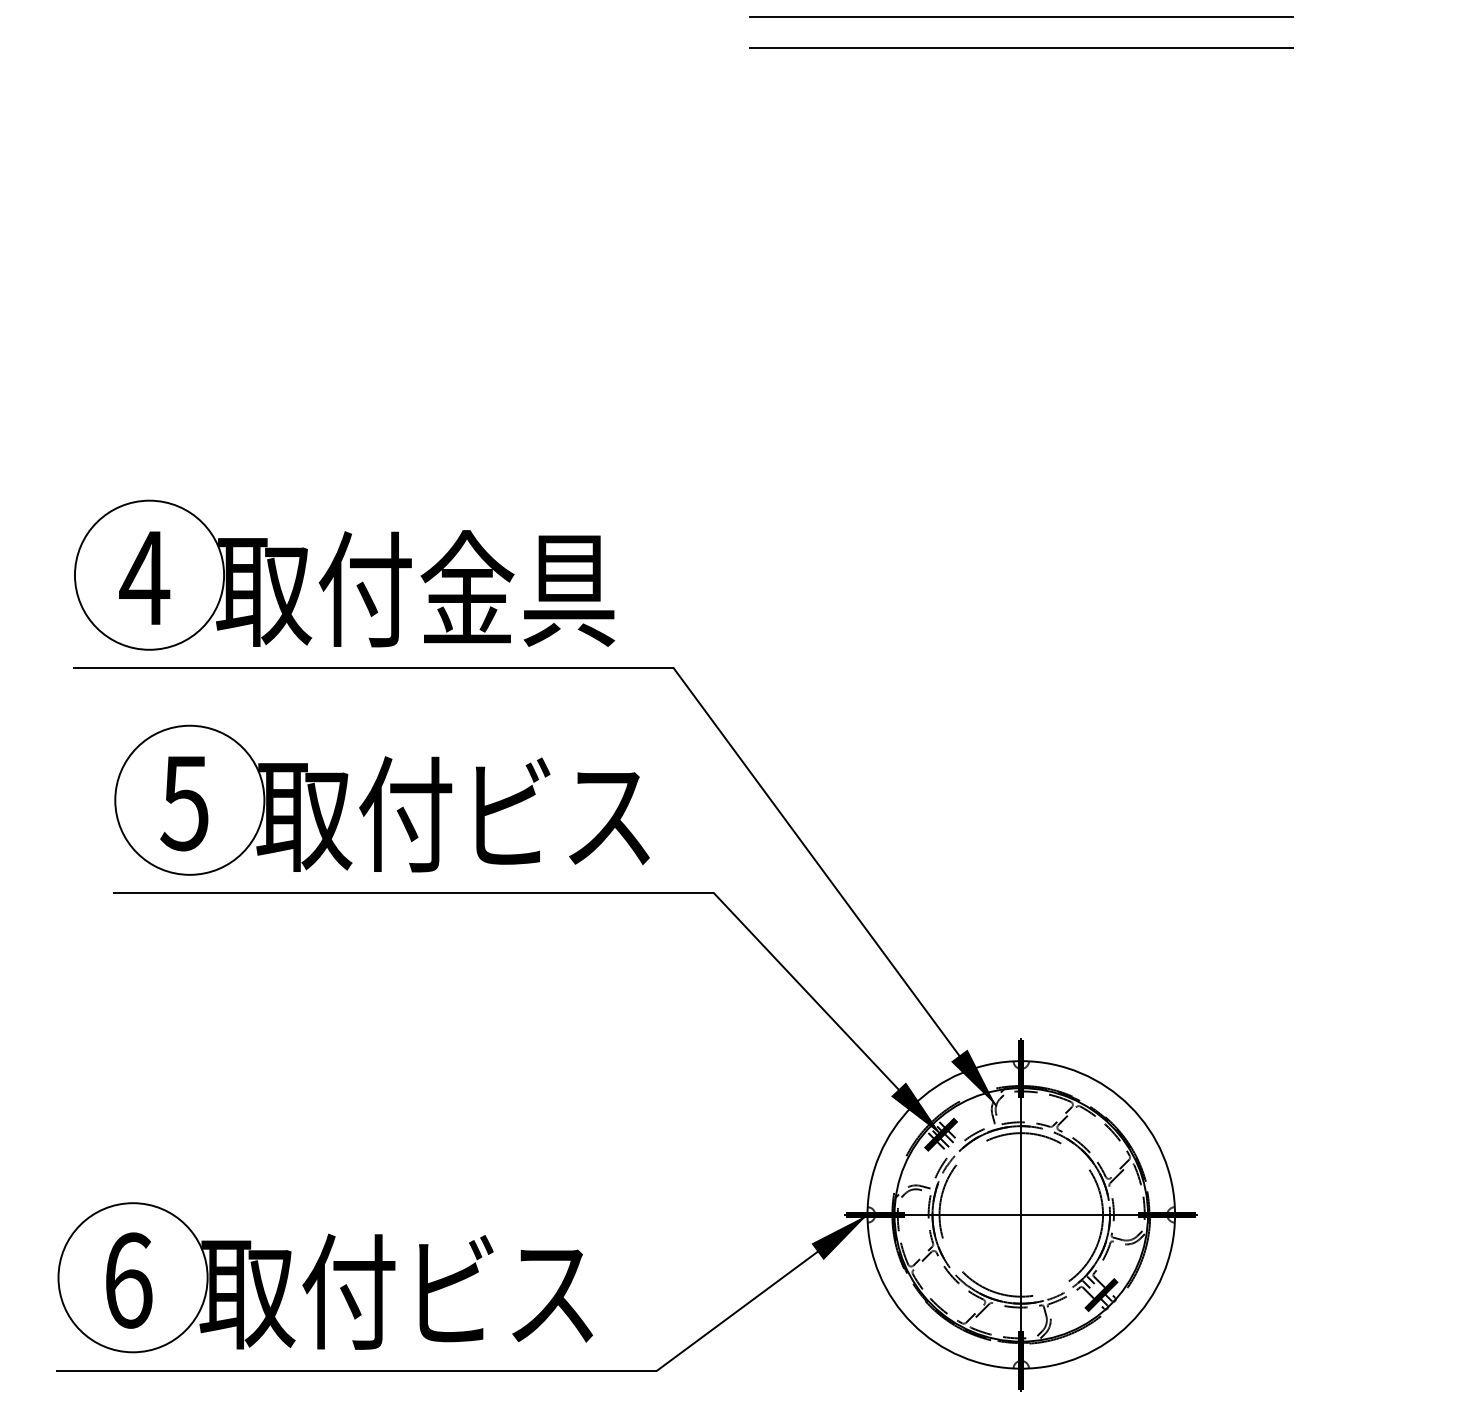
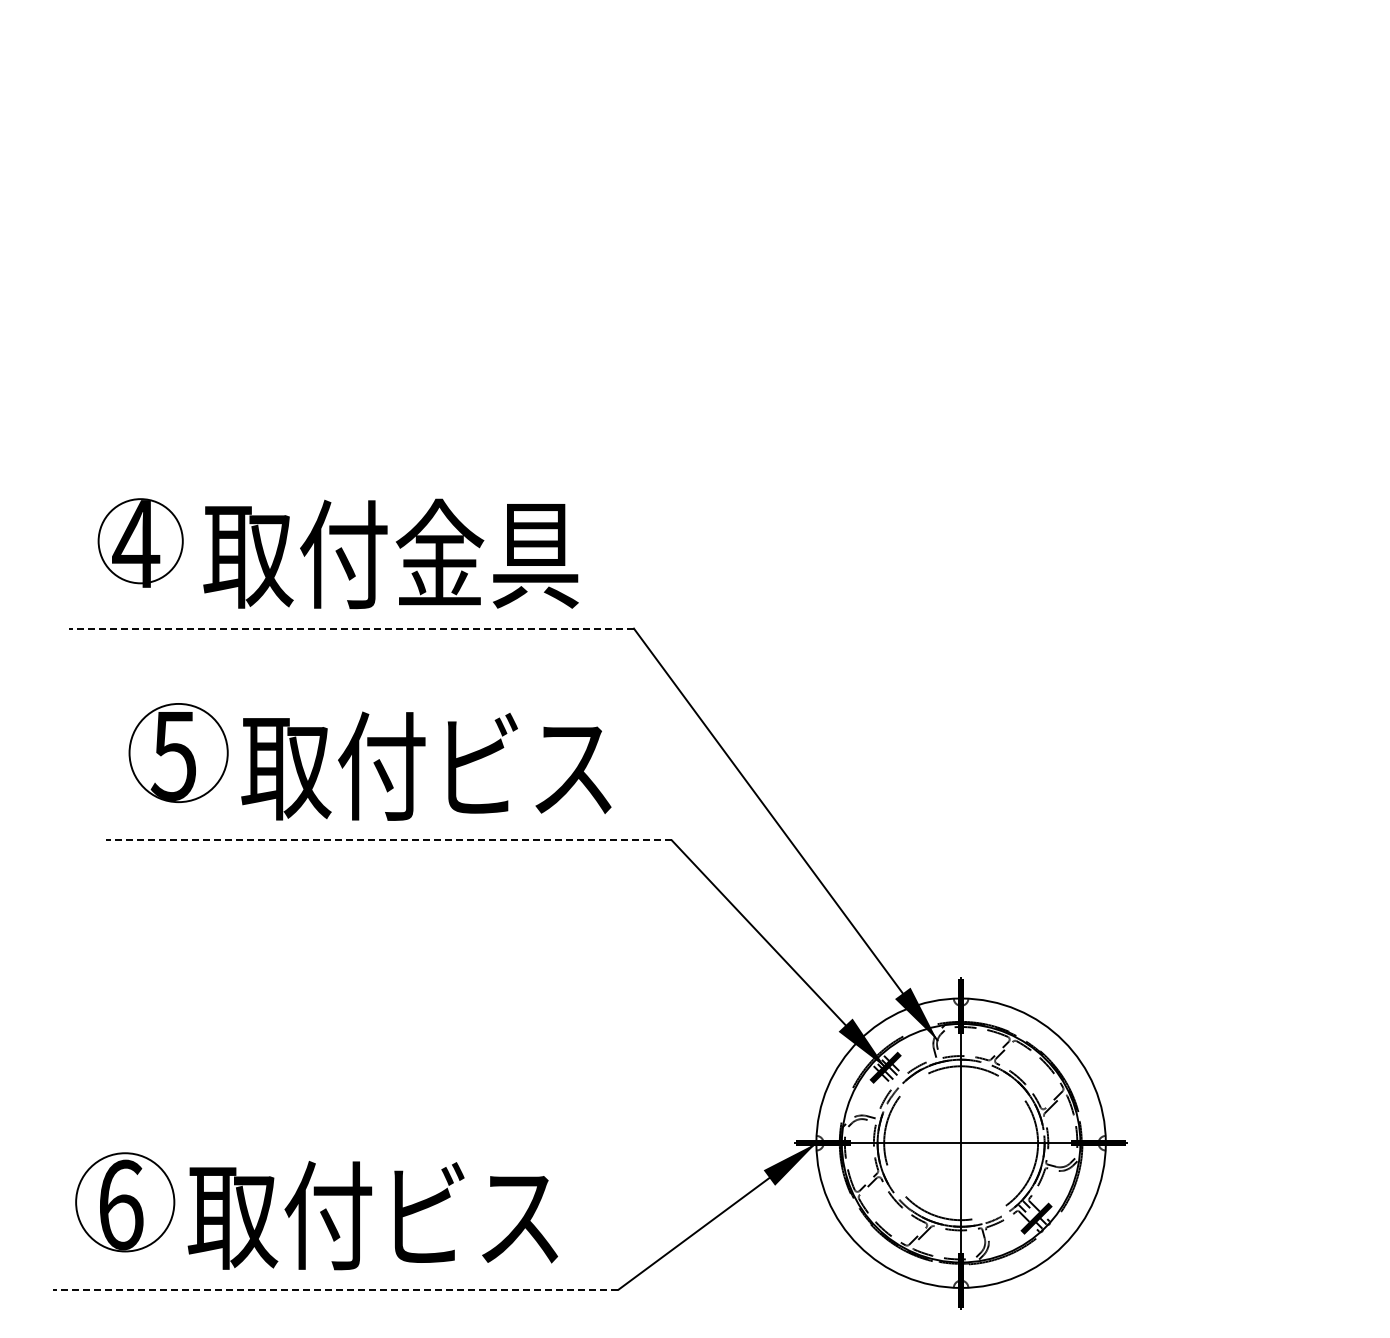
line: (1020, 16) -> (960, 15), removed
line: (1020, 48) -> (960, 45), removed
circle: (149, 575) -> (140, 541), size x0.6
line: (373, 667) -> (351, 628), solid -> dashed
circle: (189, 799) -> (178, 752), size x0.7
line: (413, 893) -> (389, 840), solid -> dashed
circle: (133, 1277) -> (125, 1202), size x0.7
line: (356, 1370) -> (335, 1289), solid -> dashed

